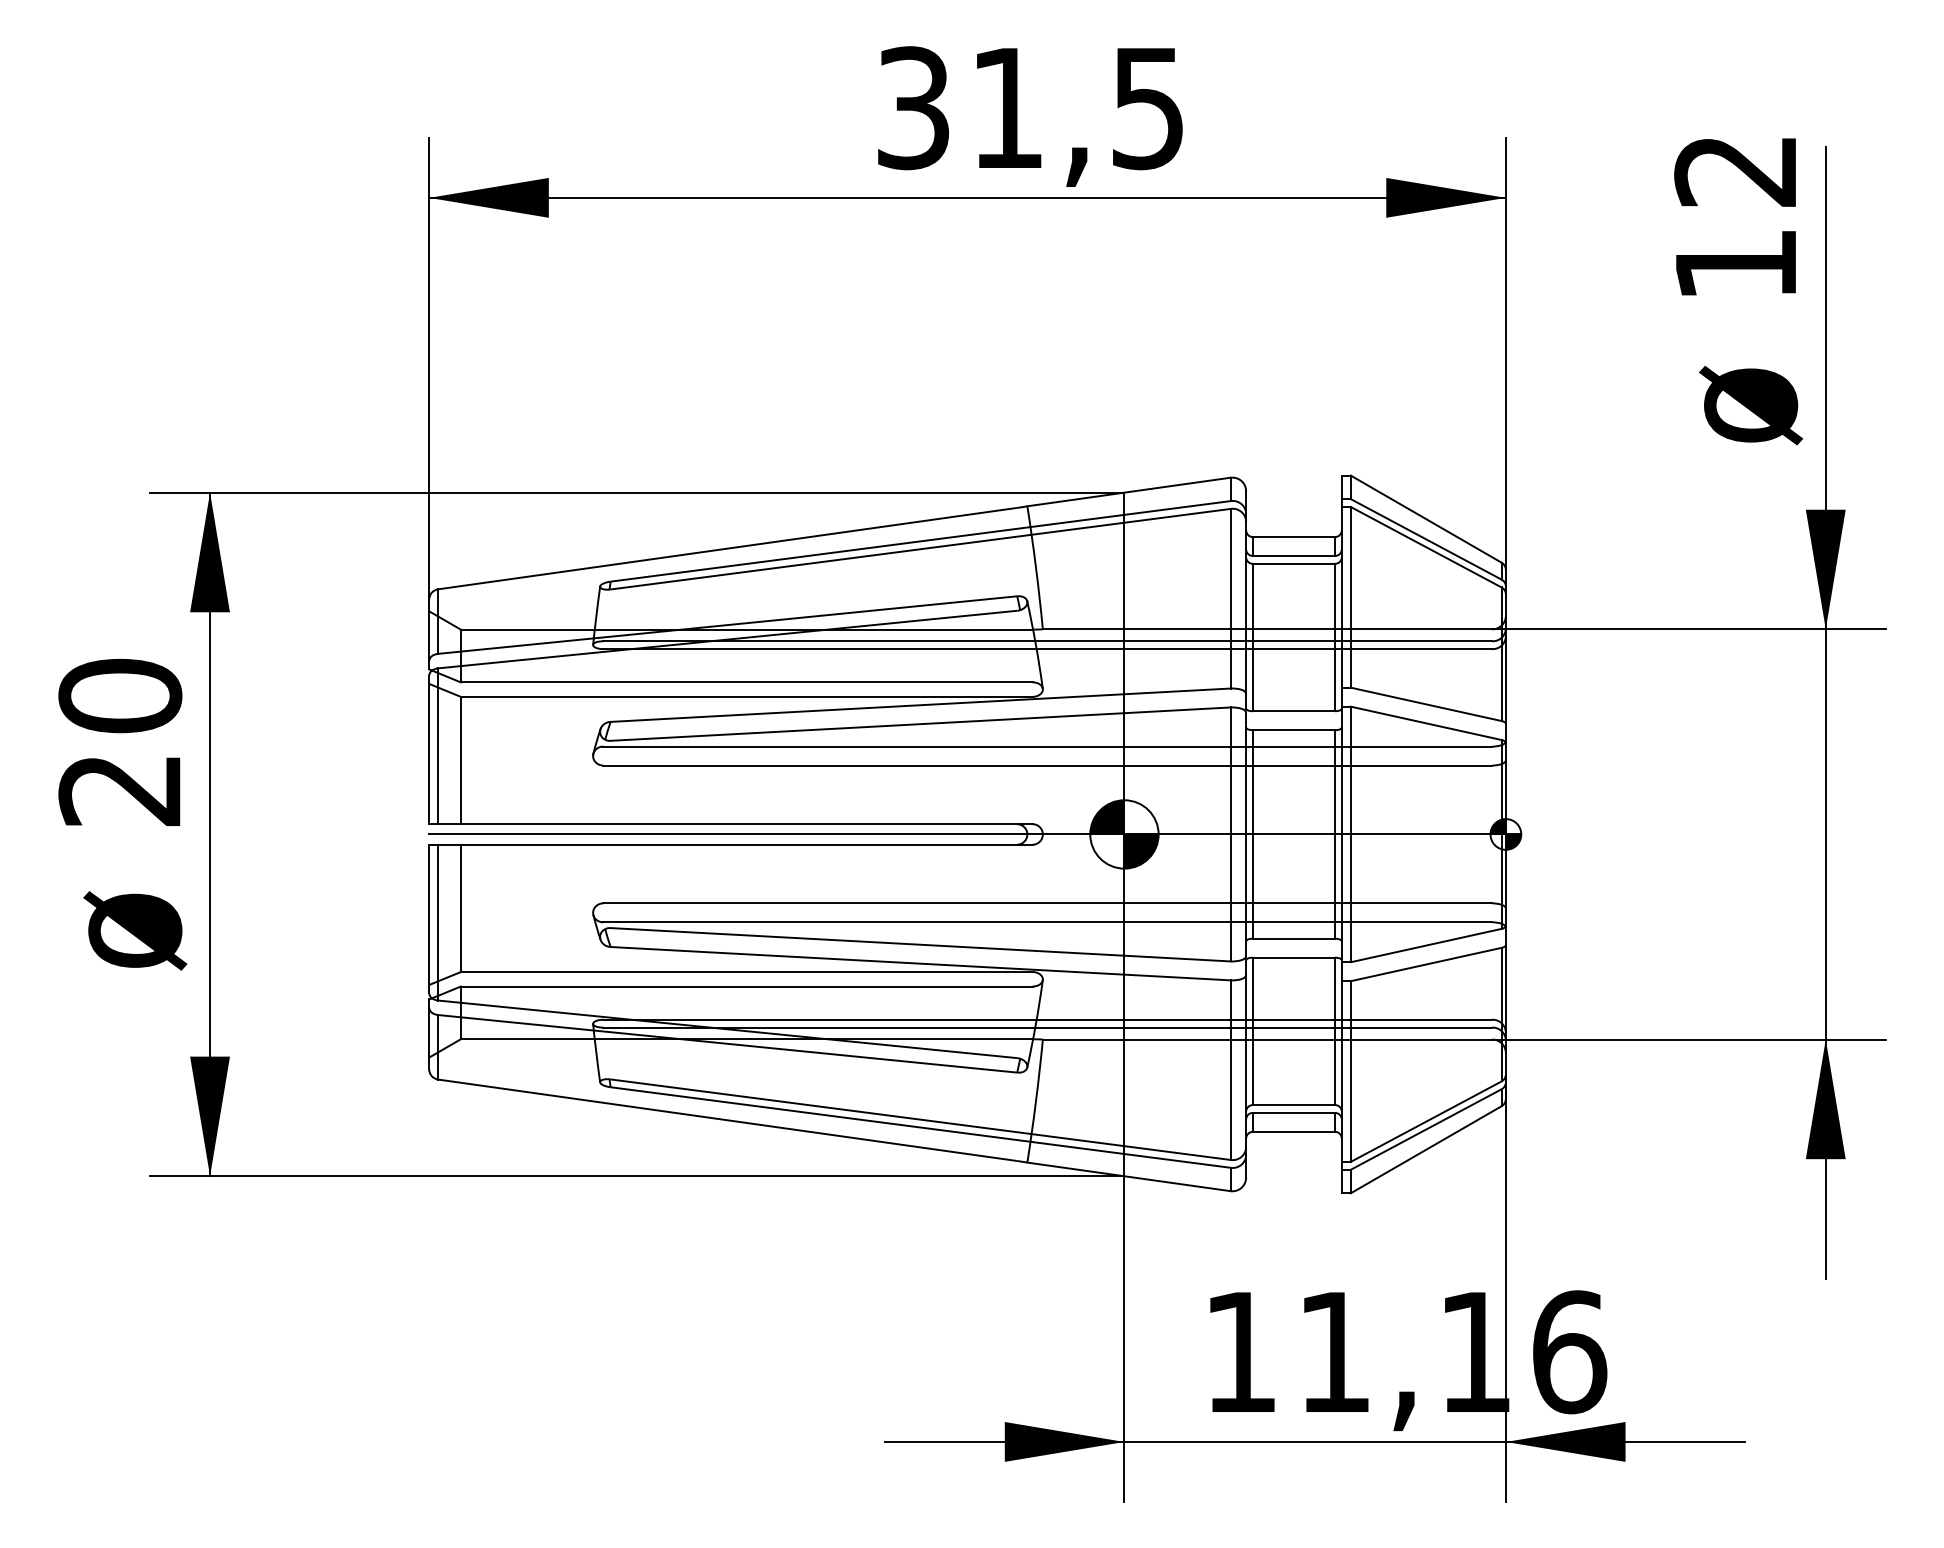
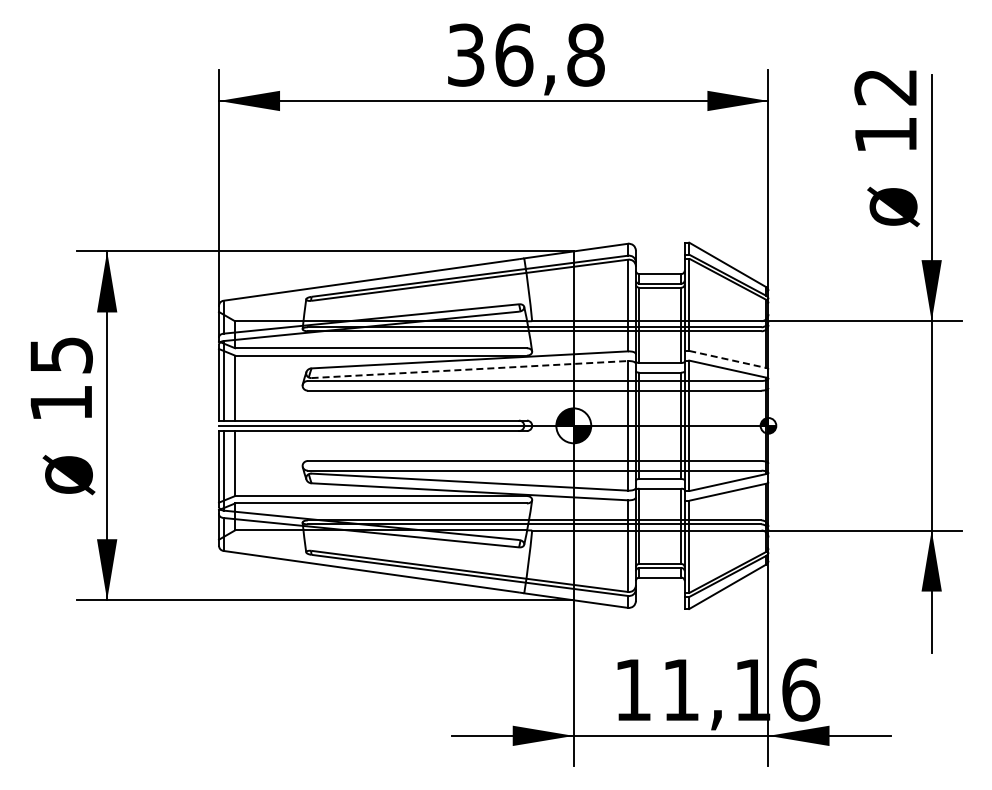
text: (1076, 106) -> (549, 54), 31,5 -> 36,8
line: (1427, 704) -> (728, 359), solid -> dashed
line: (922, 724) -> (470, 369), solid -> dashed
text: (118, 741) -> (60, 378), 20 -> 15

